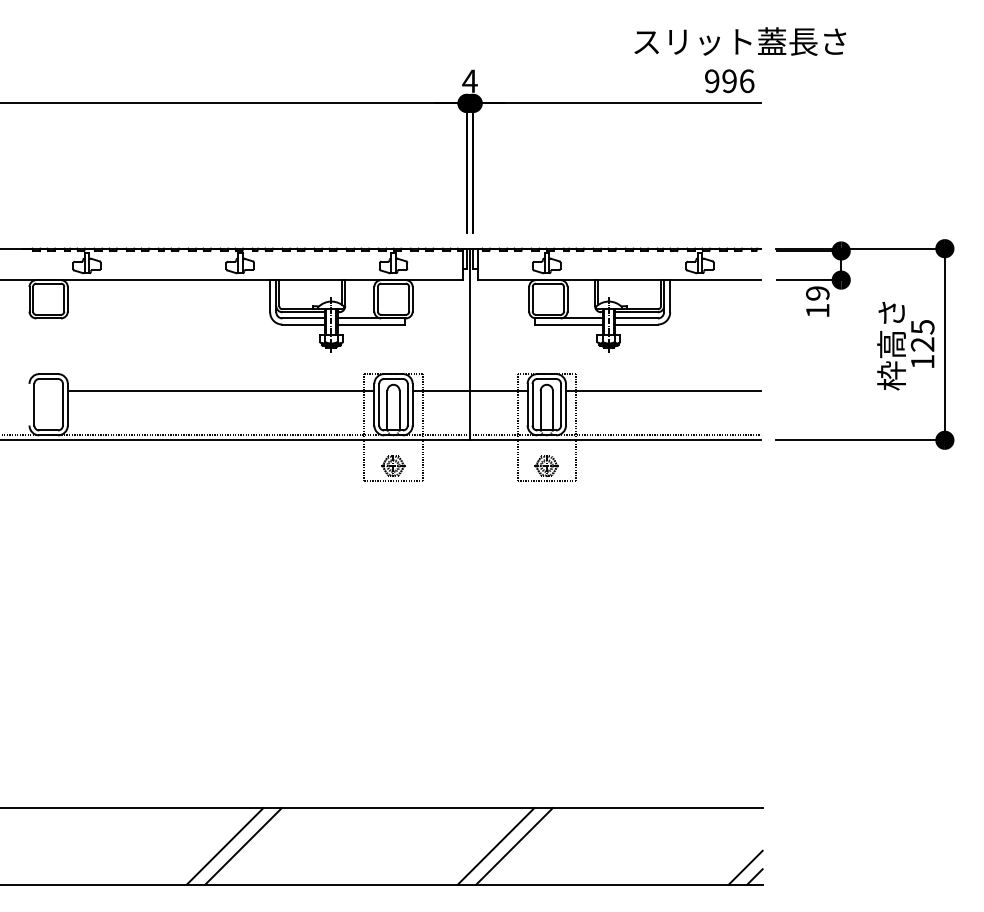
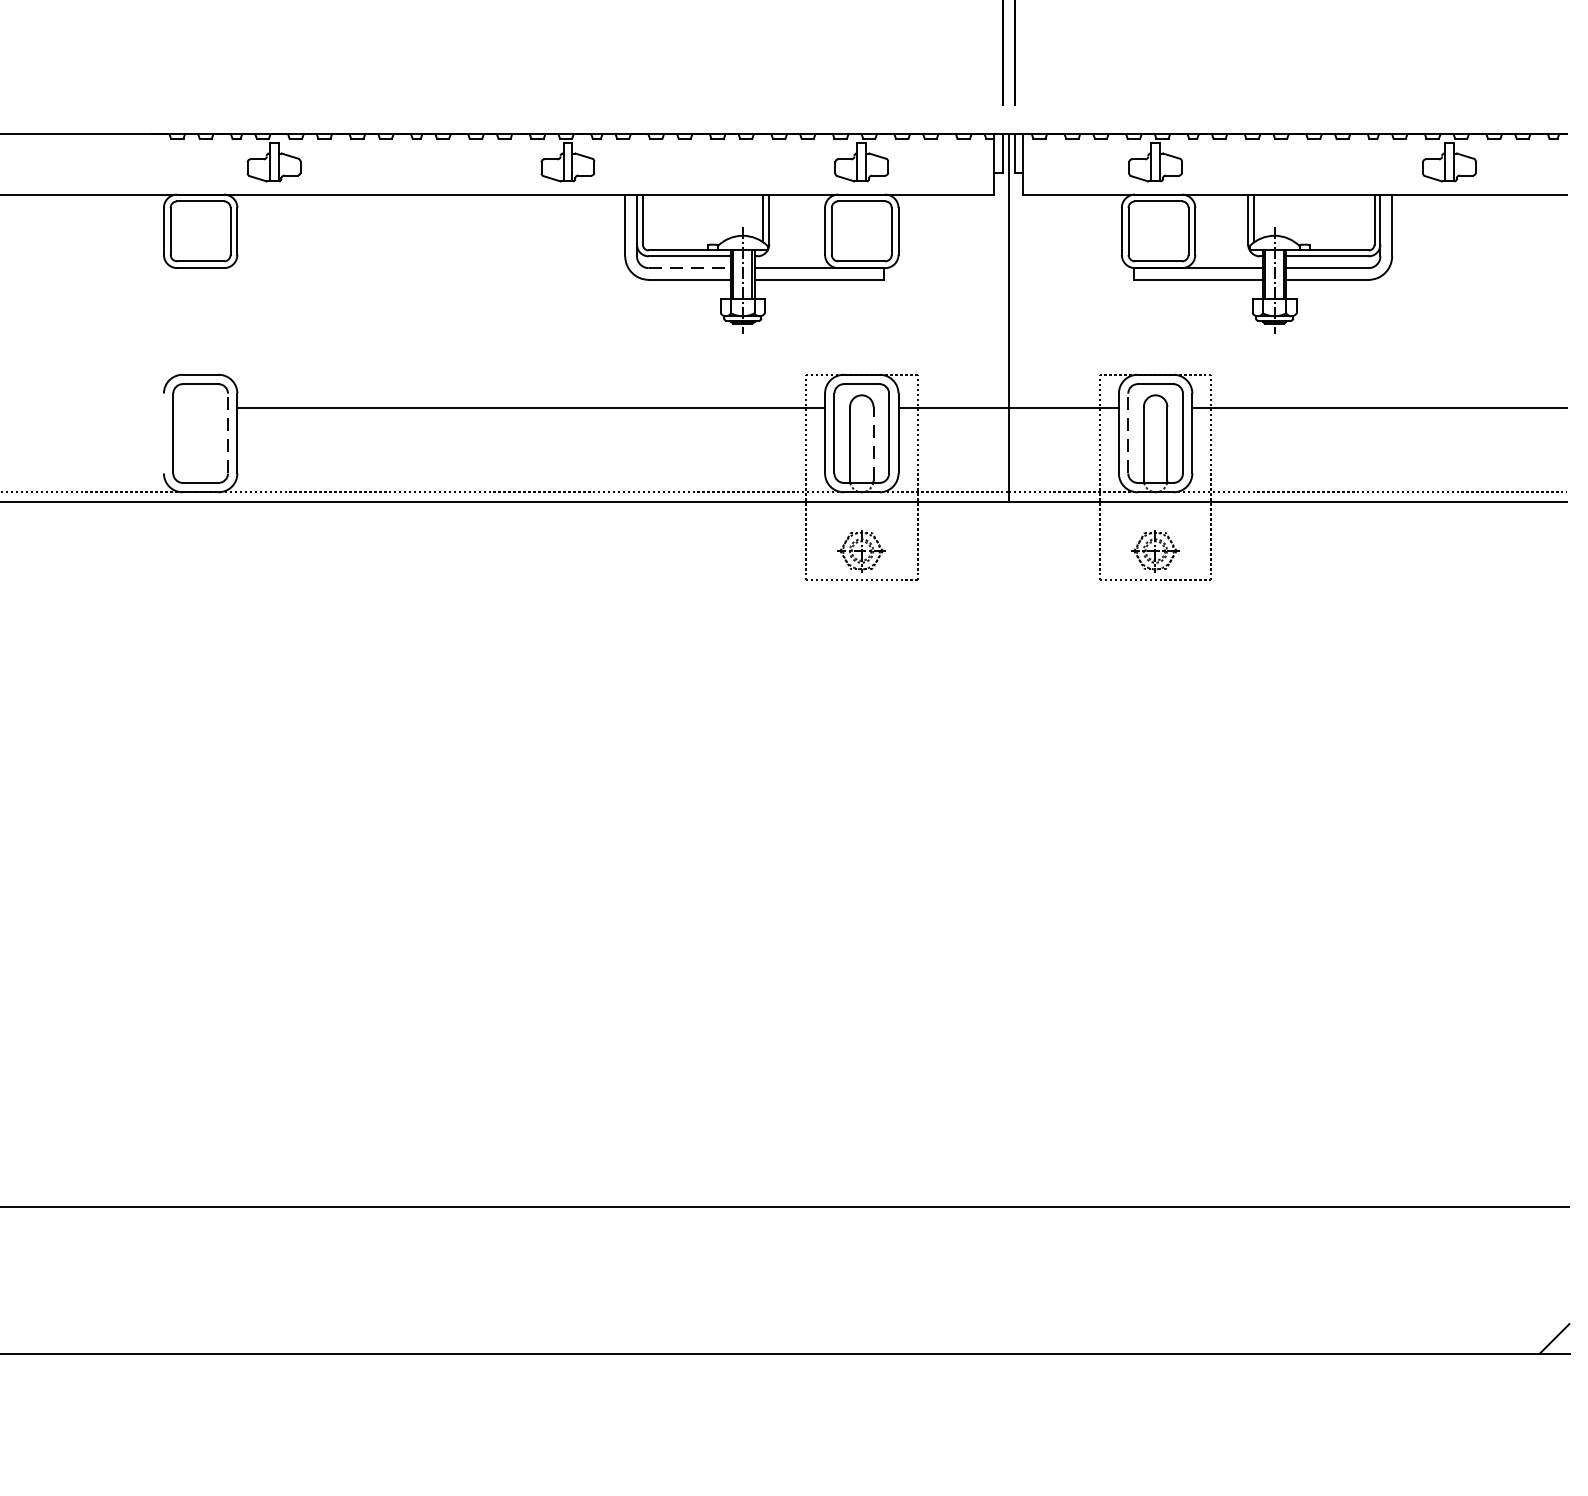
line: (304, 318) -> (691, 268), solid -> dashed
line: (62, 404) -> (227, 433), solid -> dashed
line: (532, 404) -> (1128, 433), solid -> dashed
line: (399, 409) -> (873, 442), solid -> dashed
line: (224, 846) -> (537, 1280), removed
line: (243, 846) -> (574, 1280), removed
line: (495, 846) -> (1057, 1280), removed
line: (514, 846) -> (1093, 1280), removed
line: (745, 867) -> (1536, 1320), removed

